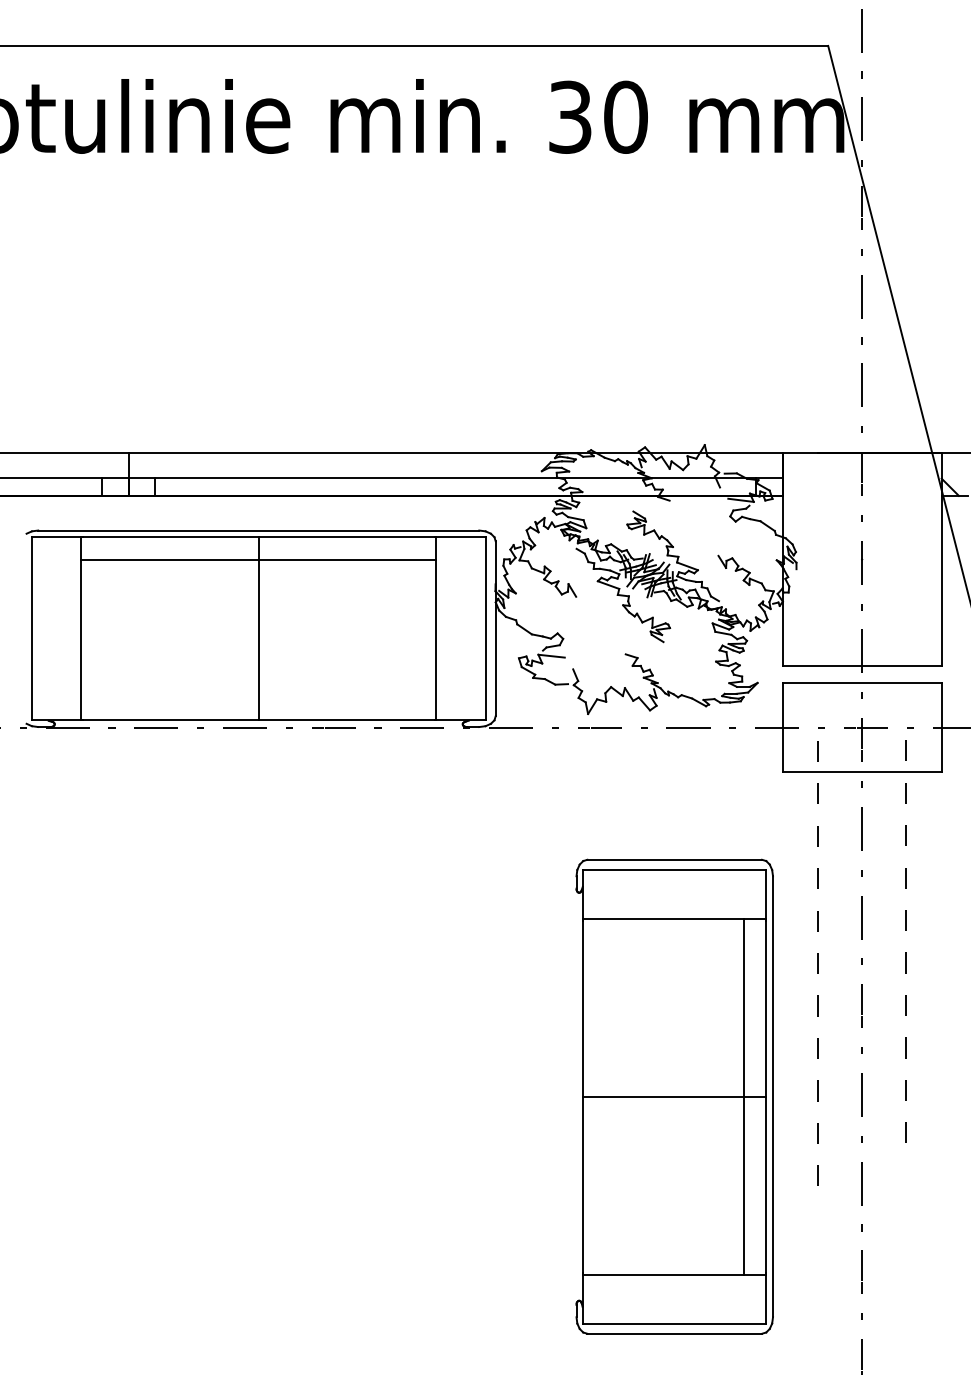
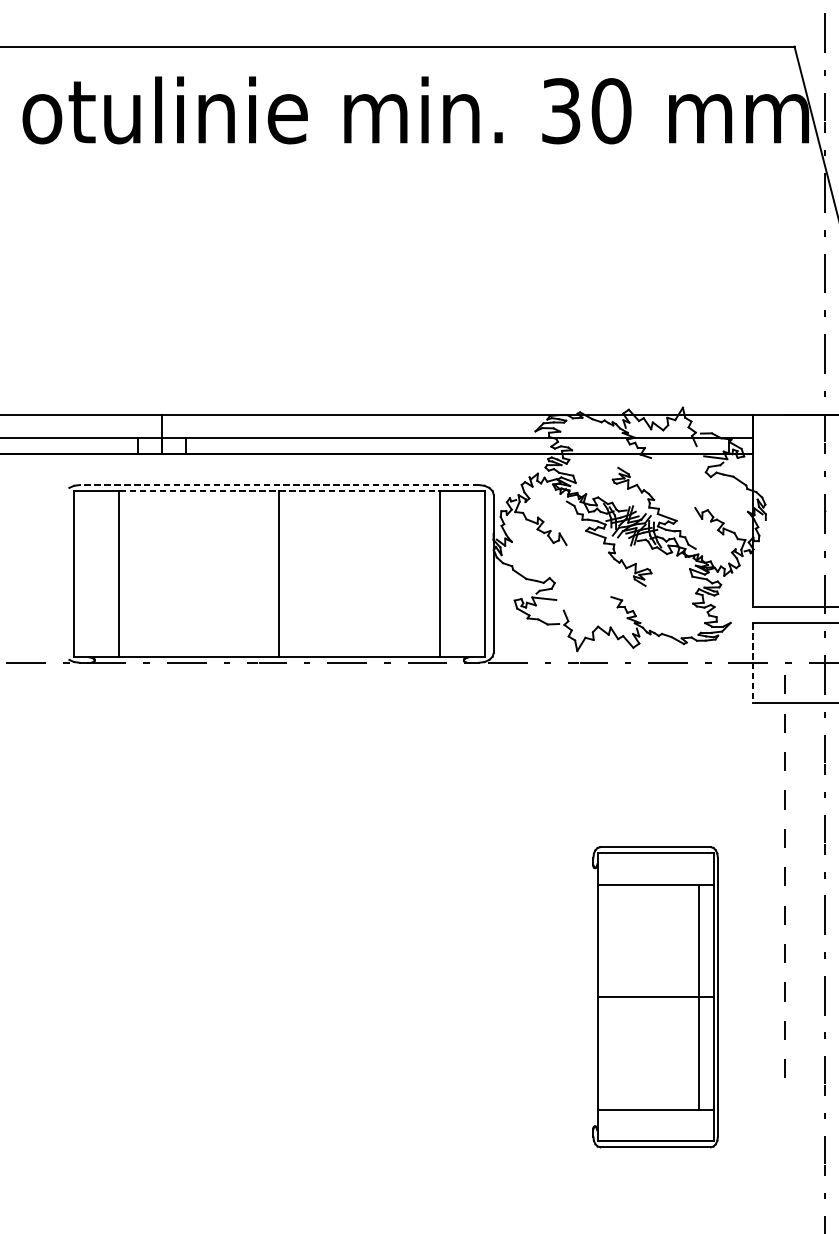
line: (258, 530) -> (279, 485), solid -> dashed
line: (259, 537) -> (280, 491), solid -> dashed
line: (258, 560) -> (279, 512), removed
line: (782, 728) -> (753, 664), solid -> dashed
part: (674, 1096) -> (655, 997), size x0.7

